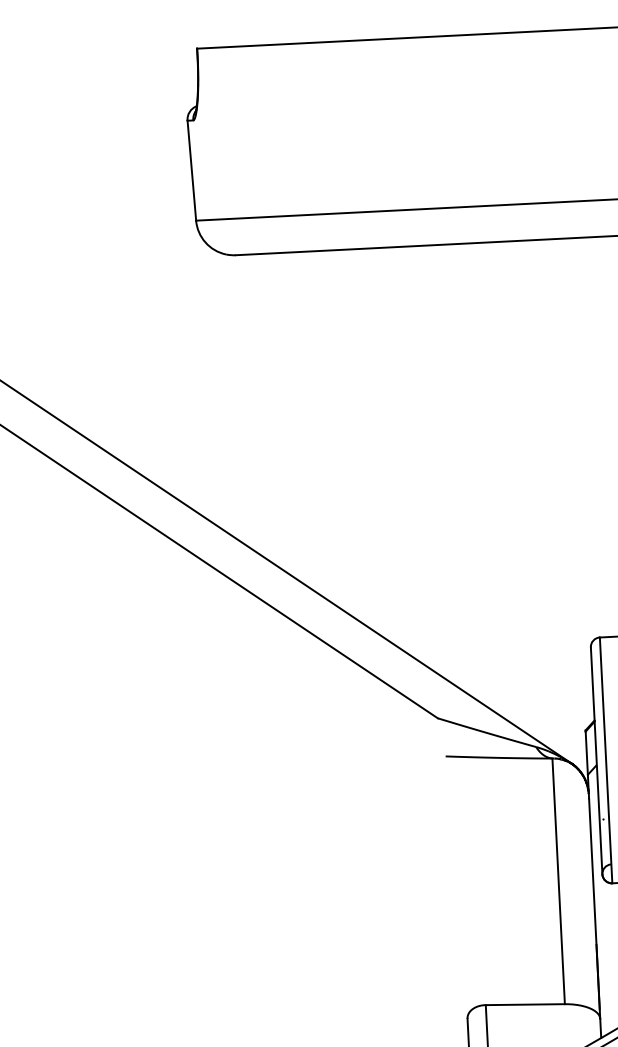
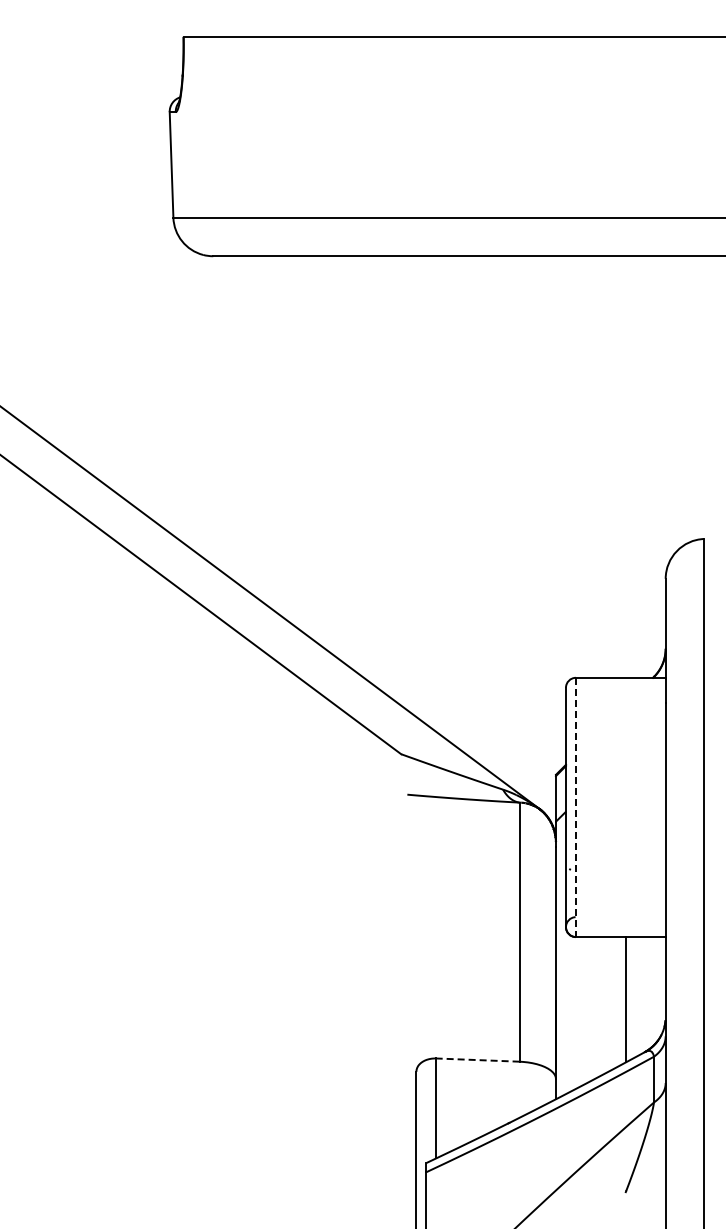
line: (605, 760) -> (575, 807), solid -> dashed
line: (524, 1005) -> (477, 1060), solid -> dashed

